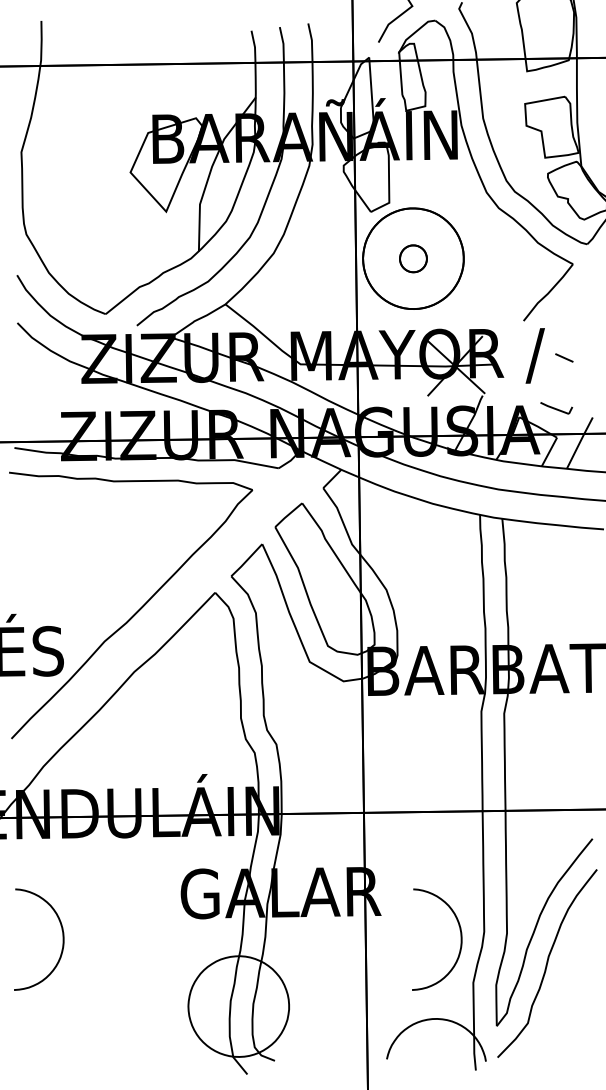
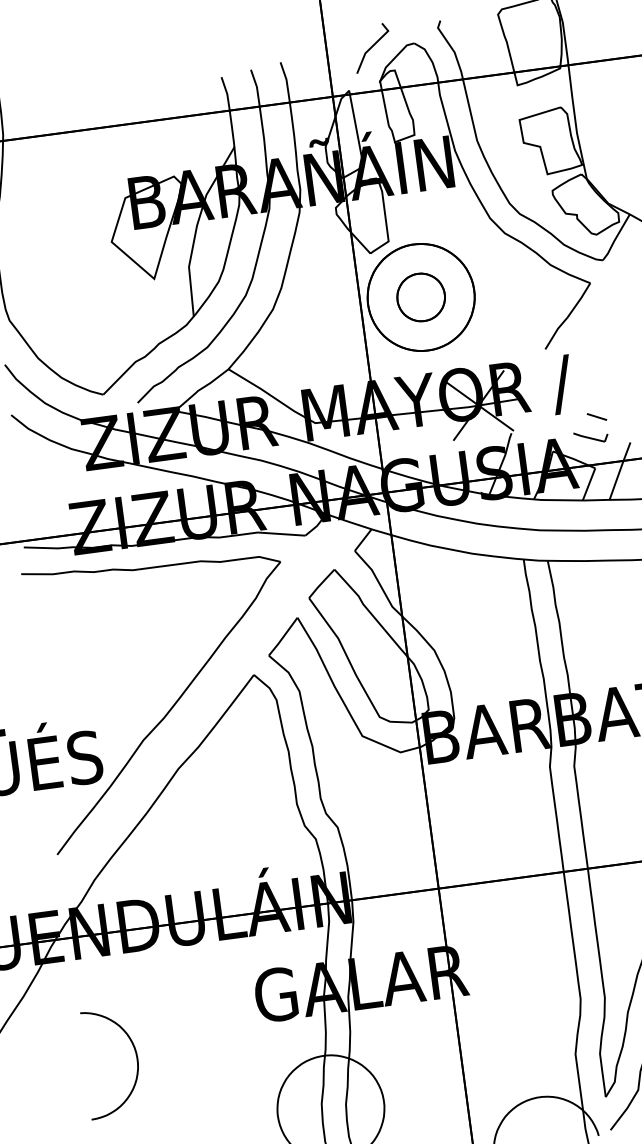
part: (413, 258) -> (421, 297), size x1.67
line: (564, 357) -> (597, 416), moved
curve: (460, 939) -> (556, 1010), removed

